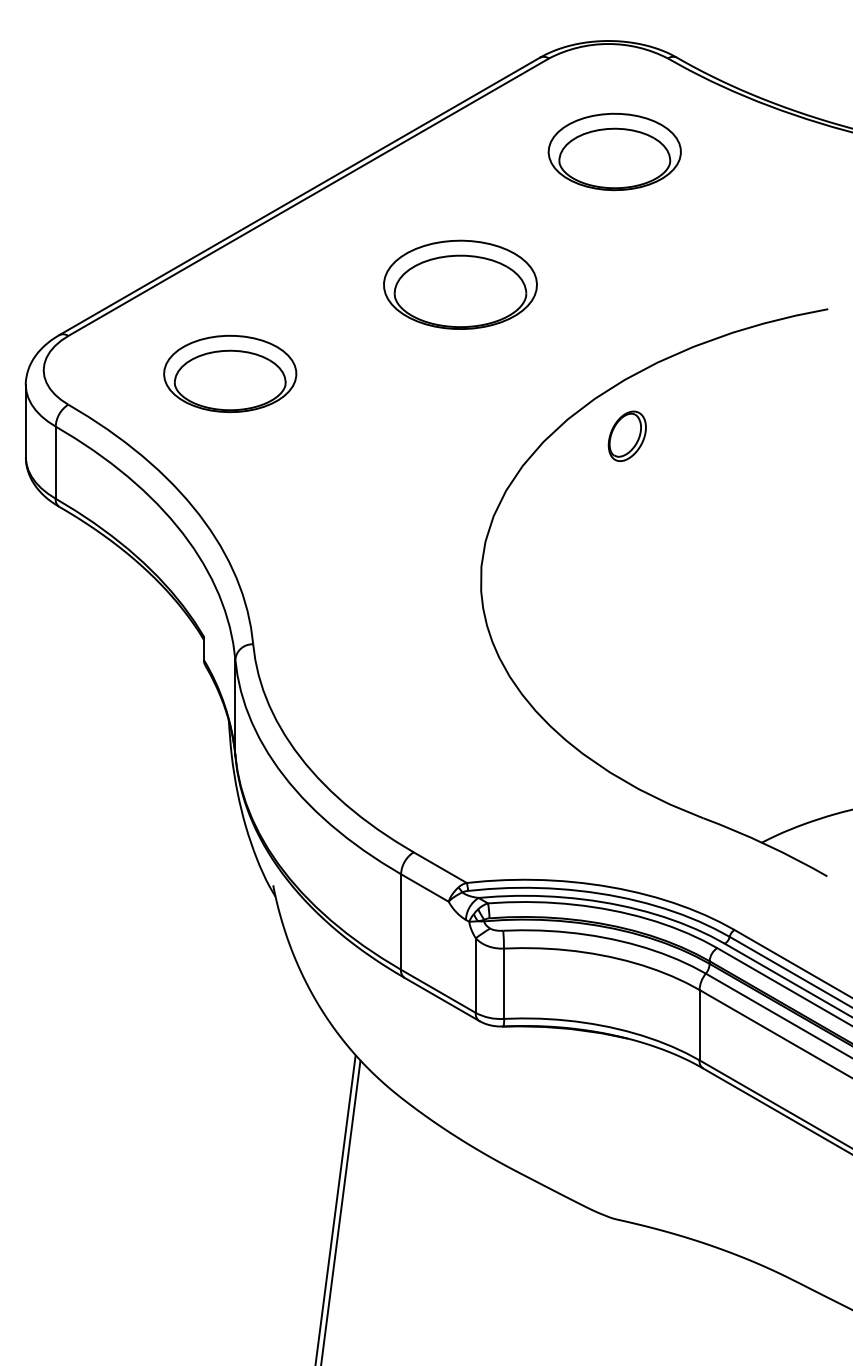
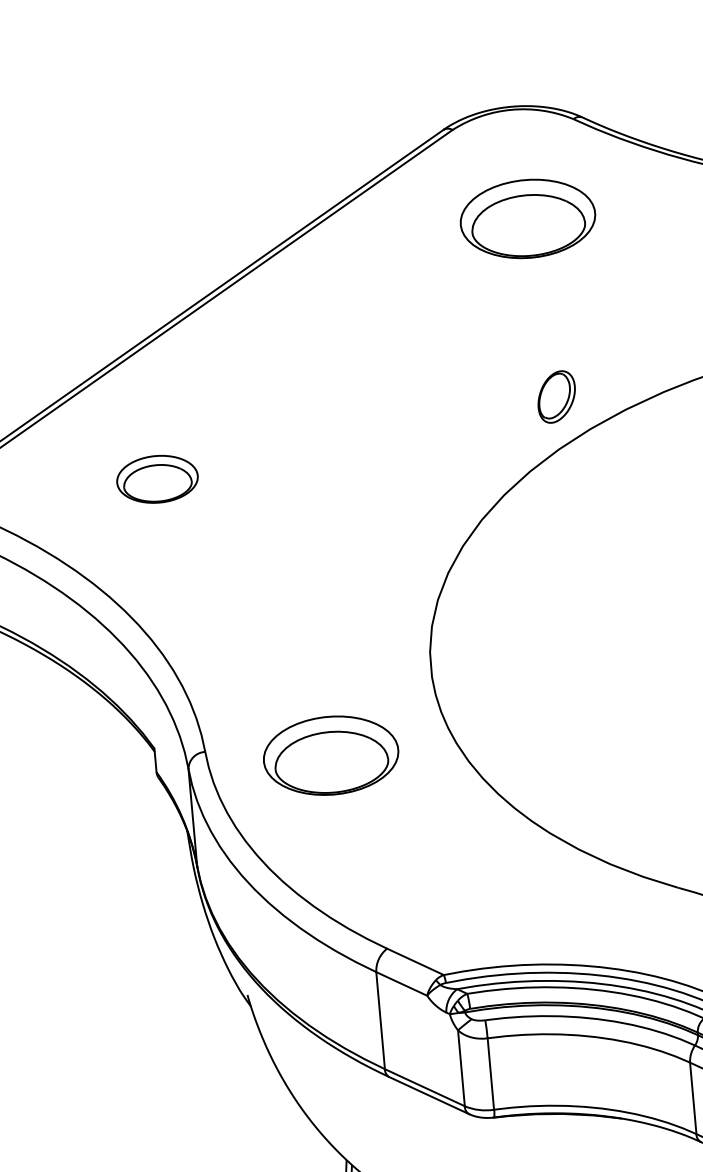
part: (460, 284) -> (383, 367), removed
part: (230, 373) -> (157, 478), size x0.6
part: (626, 435) -> (555, 396), moved
part: (375, 658) -> (330, 755), added

